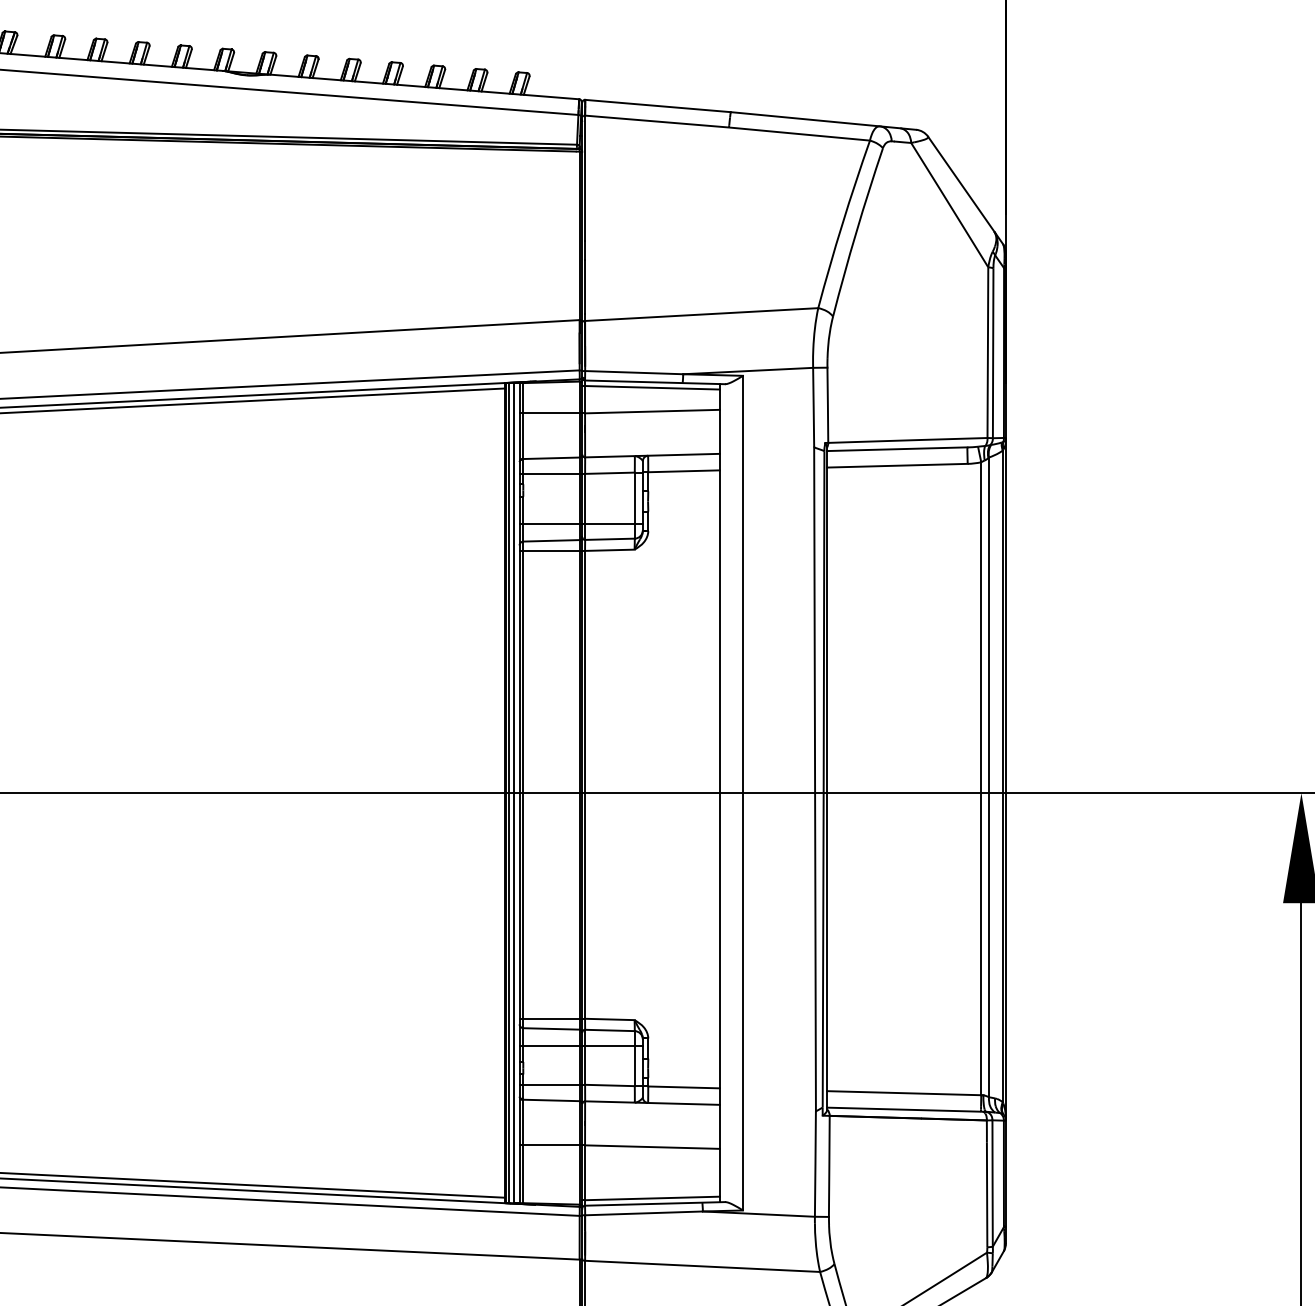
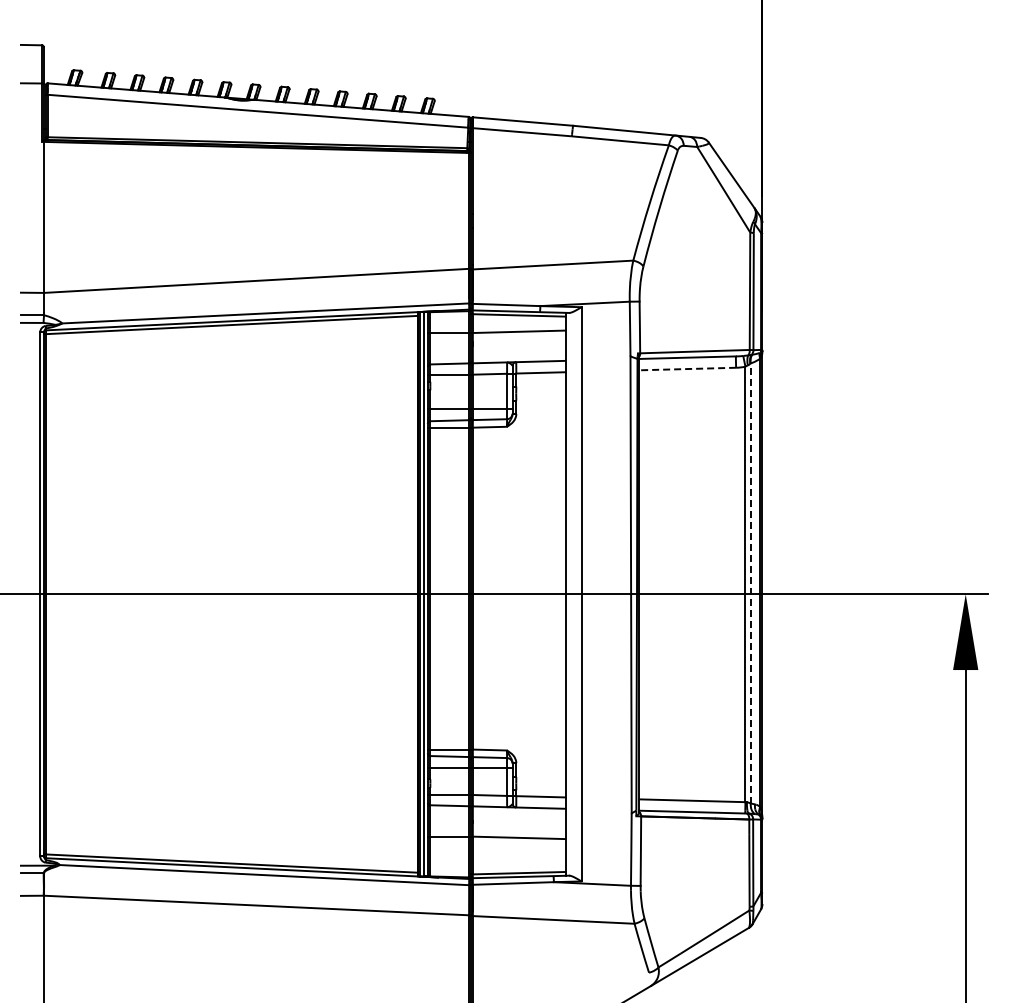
line: (897, 466) -> (687, 369), solid -> dashed
line: (988, 777) -> (750, 583), solid -> dashed

